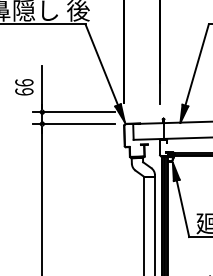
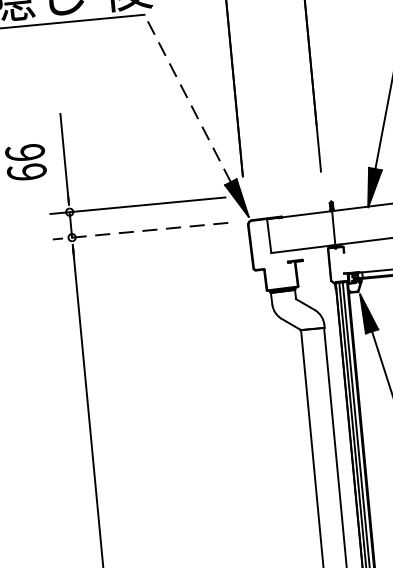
line: (101, 64) -> (187, 97), solid -> dashed
line: (74, 124) -> (141, 232), solid -> dashed

